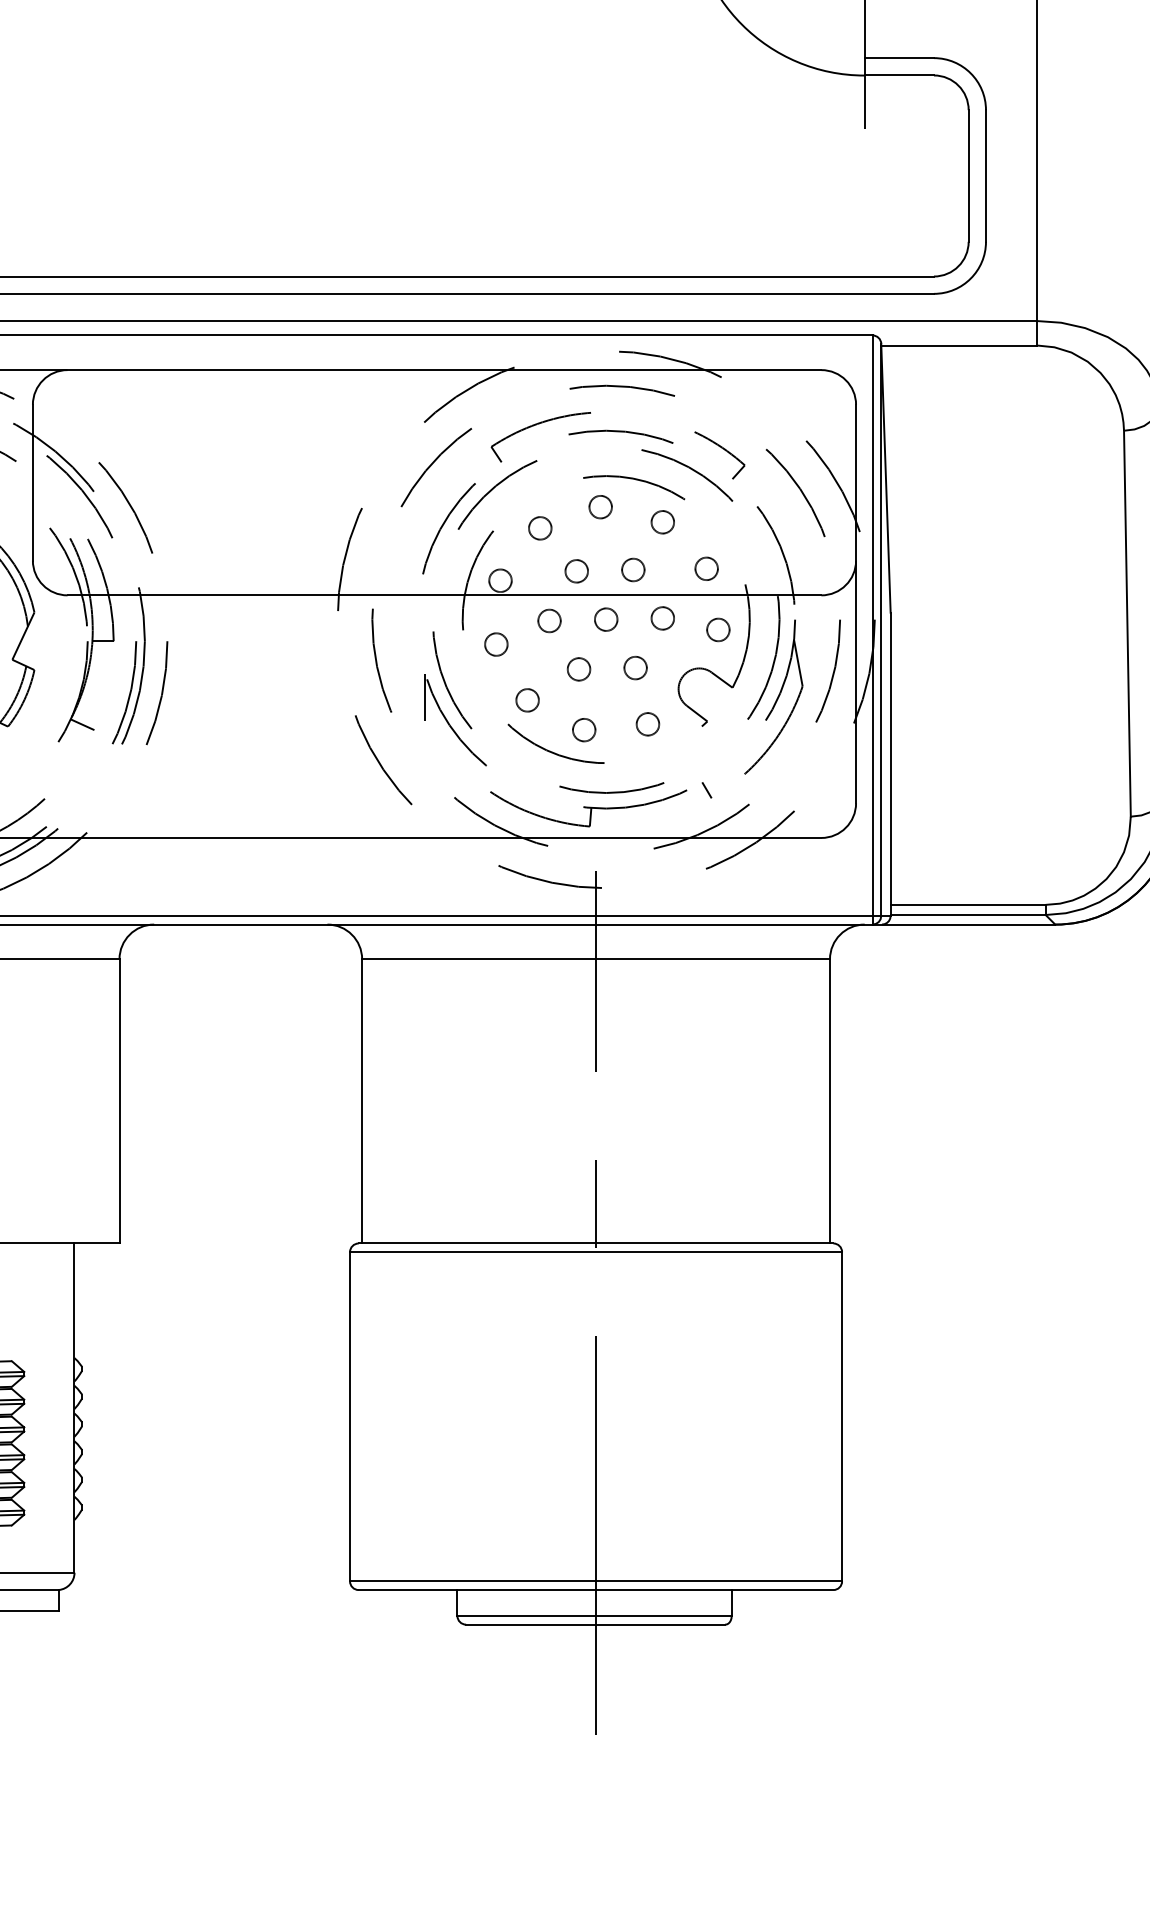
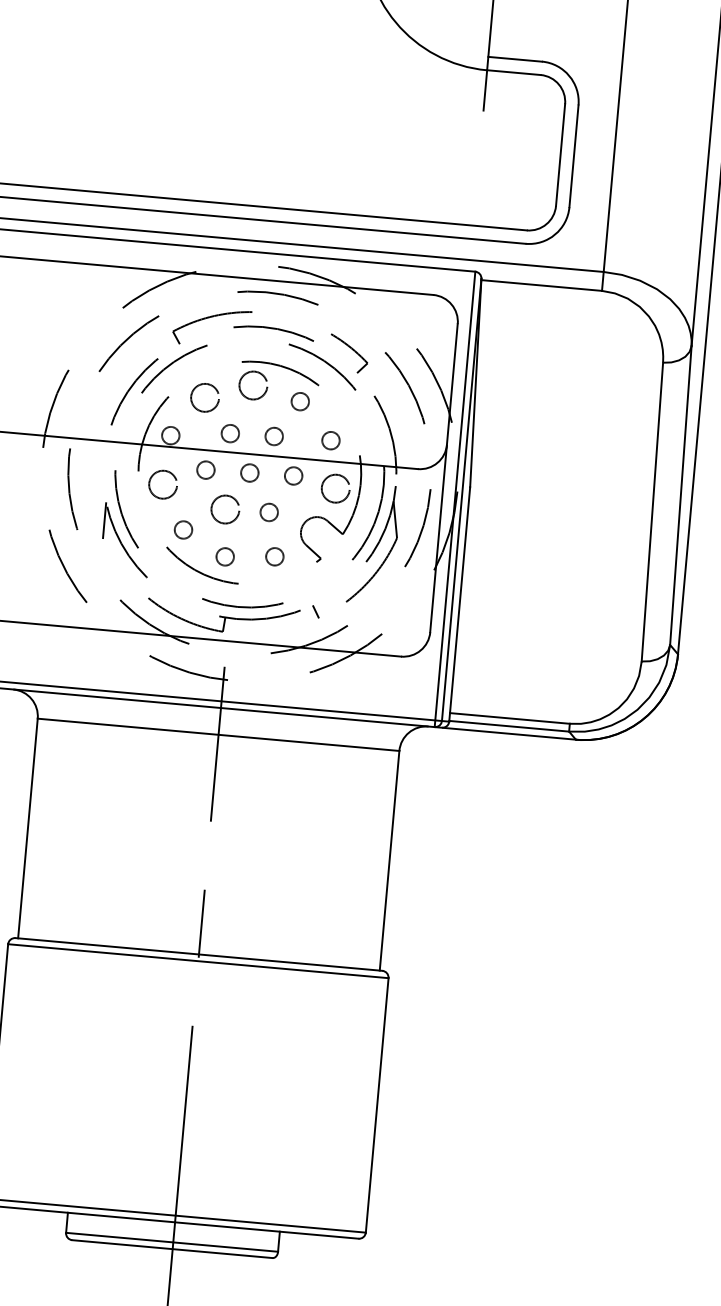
circle: (600, 507) -> (253, 385), size x1.6
circle: (540, 528) -> (205, 398), size x1.6
circle: (718, 629) -> (335, 488), size x1.6
circle: (496, 644) -> (163, 484), size x1.6
circle: (578, 669) -> (224, 509), size x1.6

